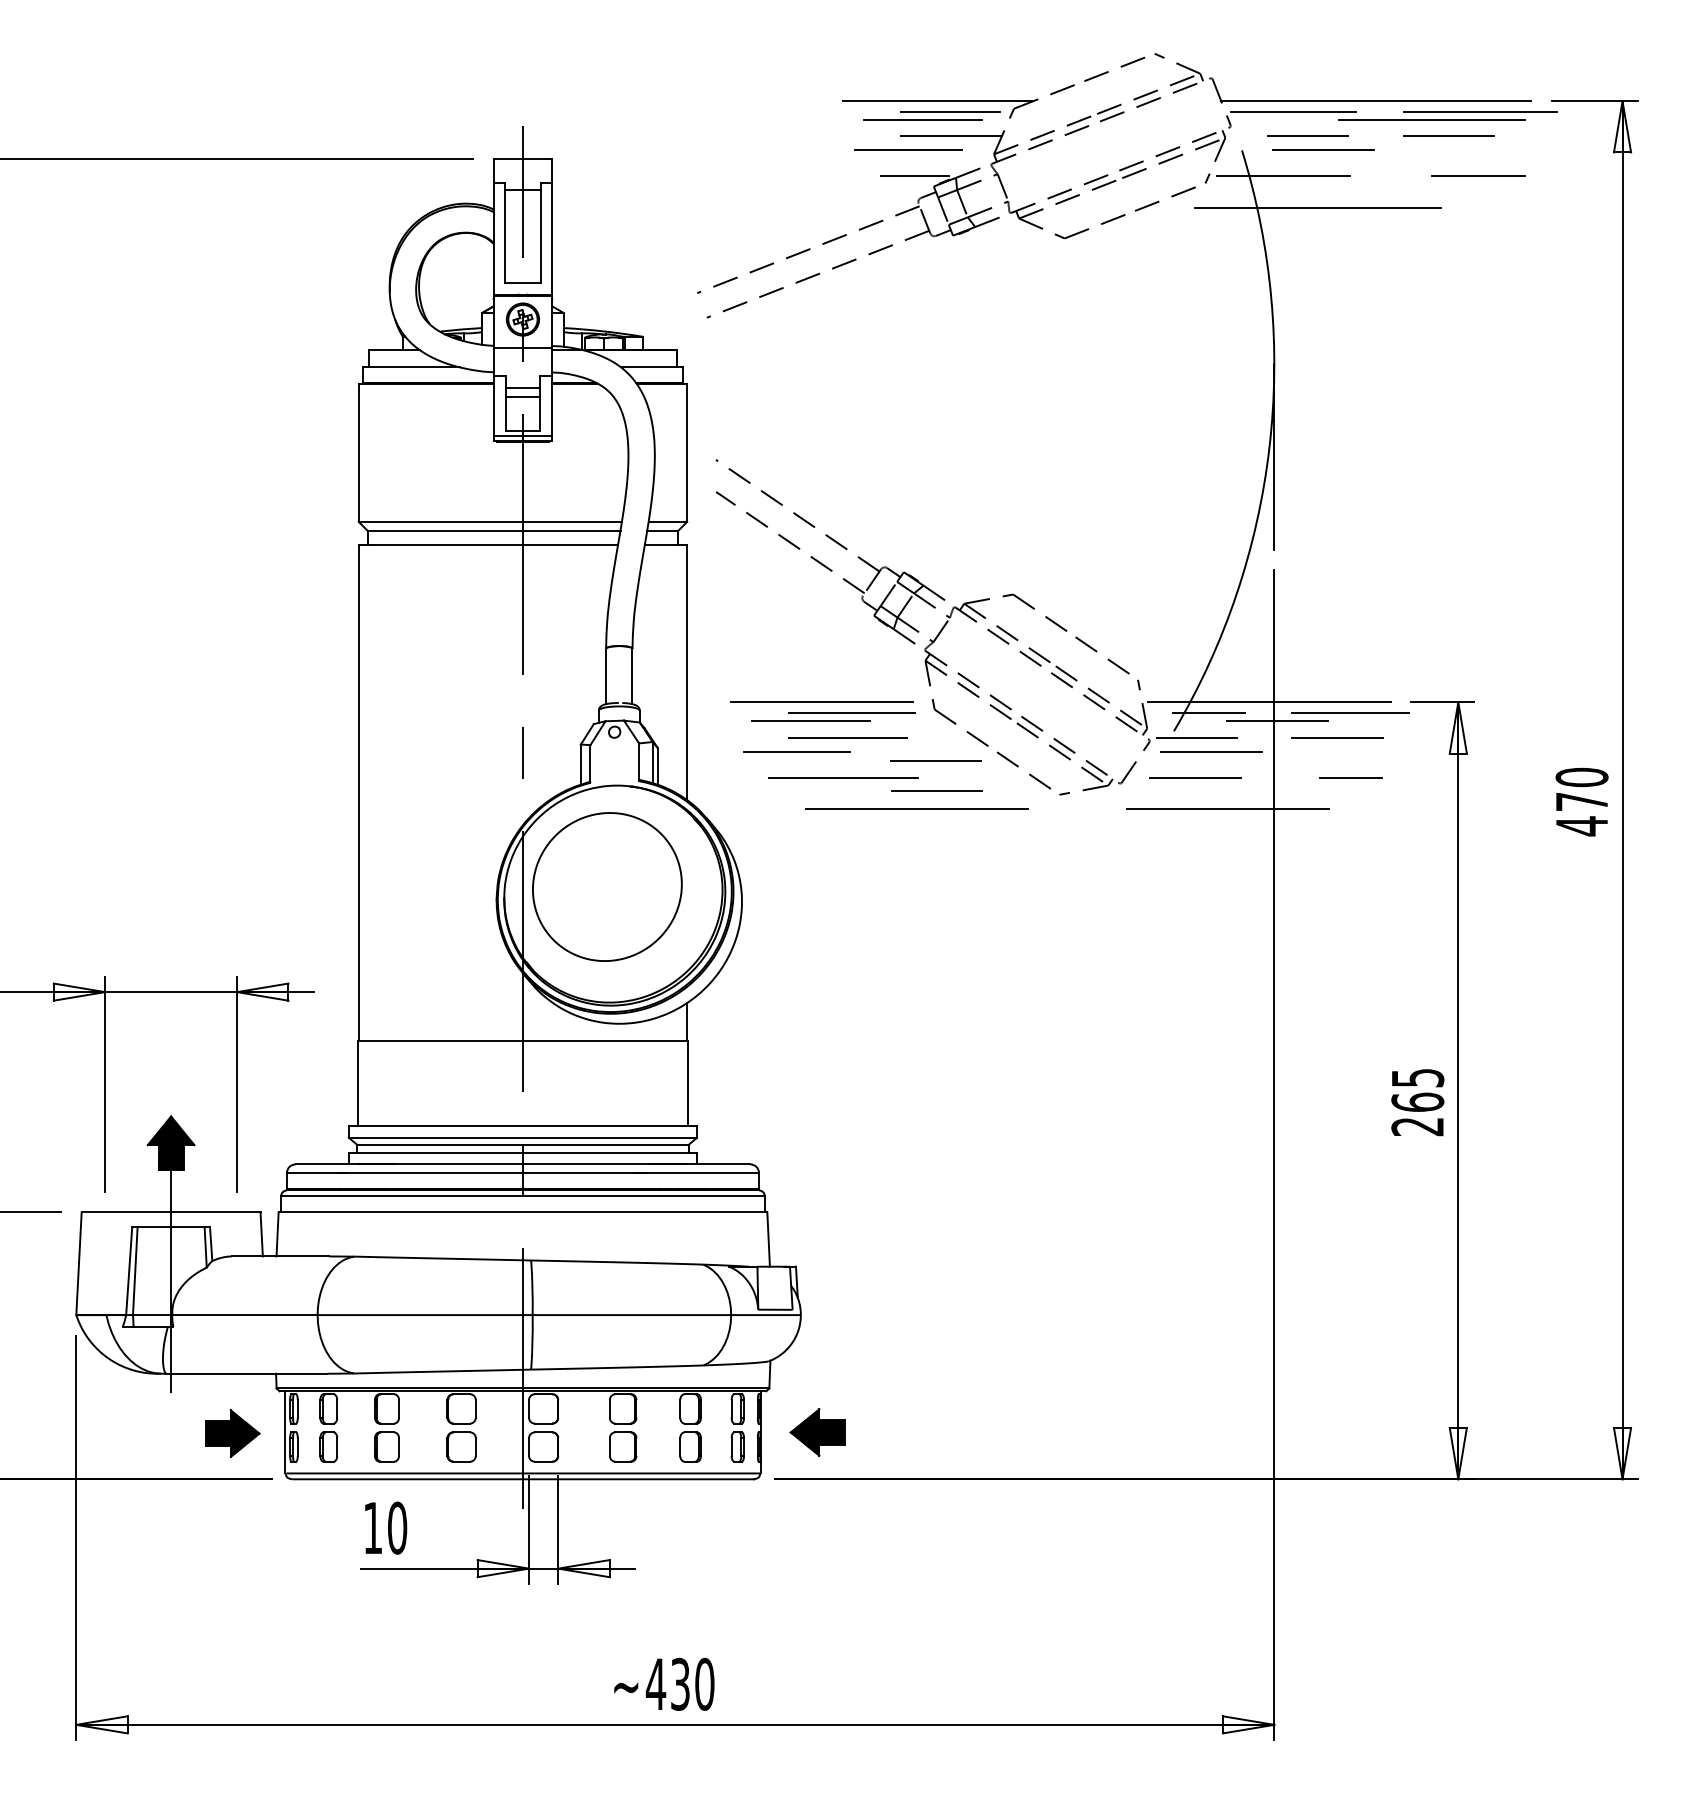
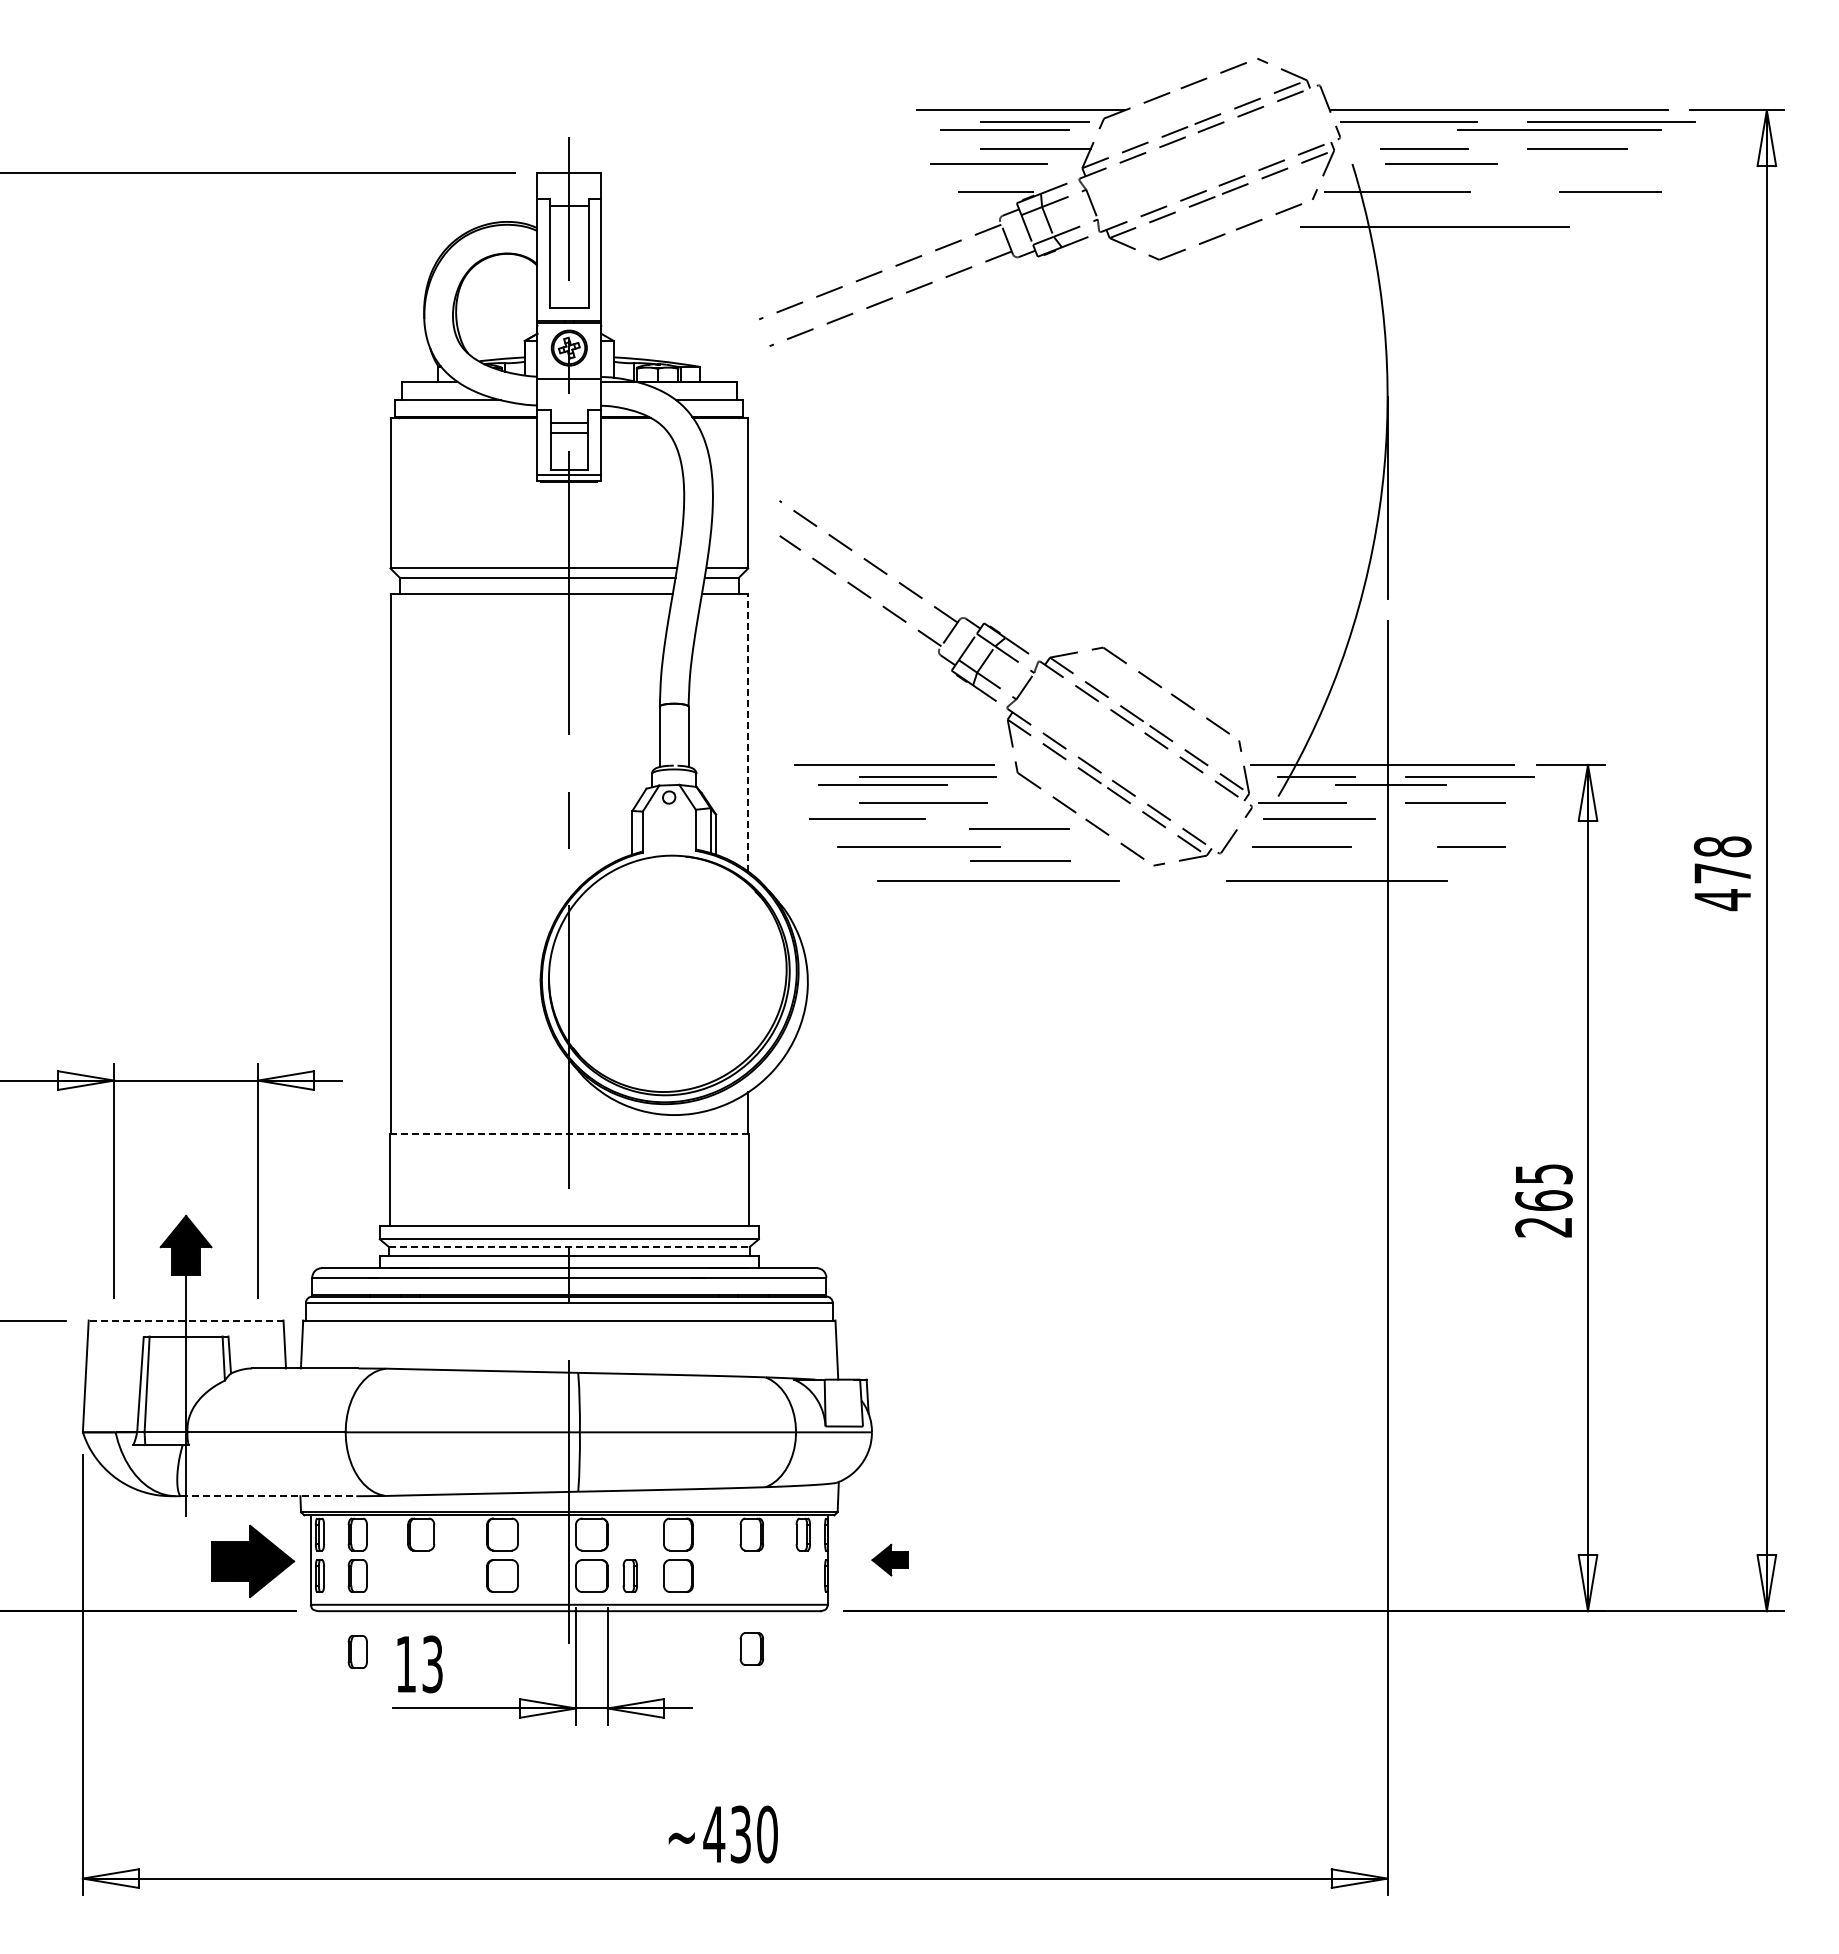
line: (687, 672) -> (748, 732), solid -> dashed
text: (1581, 777) -> (1722, 846), 470 -> 478
part: (607, 886) -> (661, 965), removed
line: (523, 1040) -> (569, 1133), solid -> dashed
line: (523, 1144) -> (569, 1246), solid -> dashed
line: (170, 1212) -> (185, 1320), solid -> dashed
line: (246, 1374) -> (268, 1496), solid -> dashed
part: (816, 1431) -> (889, 1559), size x0.6
part: (232, 1433) -> (253, 1561), size x1.4
part: (387, 1446) -> (421, 1575), removed
part: (690, 1446) -> (751, 1648), moved
part: (737, 1446) -> (629, 1575), moved
part: (328, 1516) -> (357, 1651), added
text: (397, 1528) -> (432, 1664), 10 -> 13

